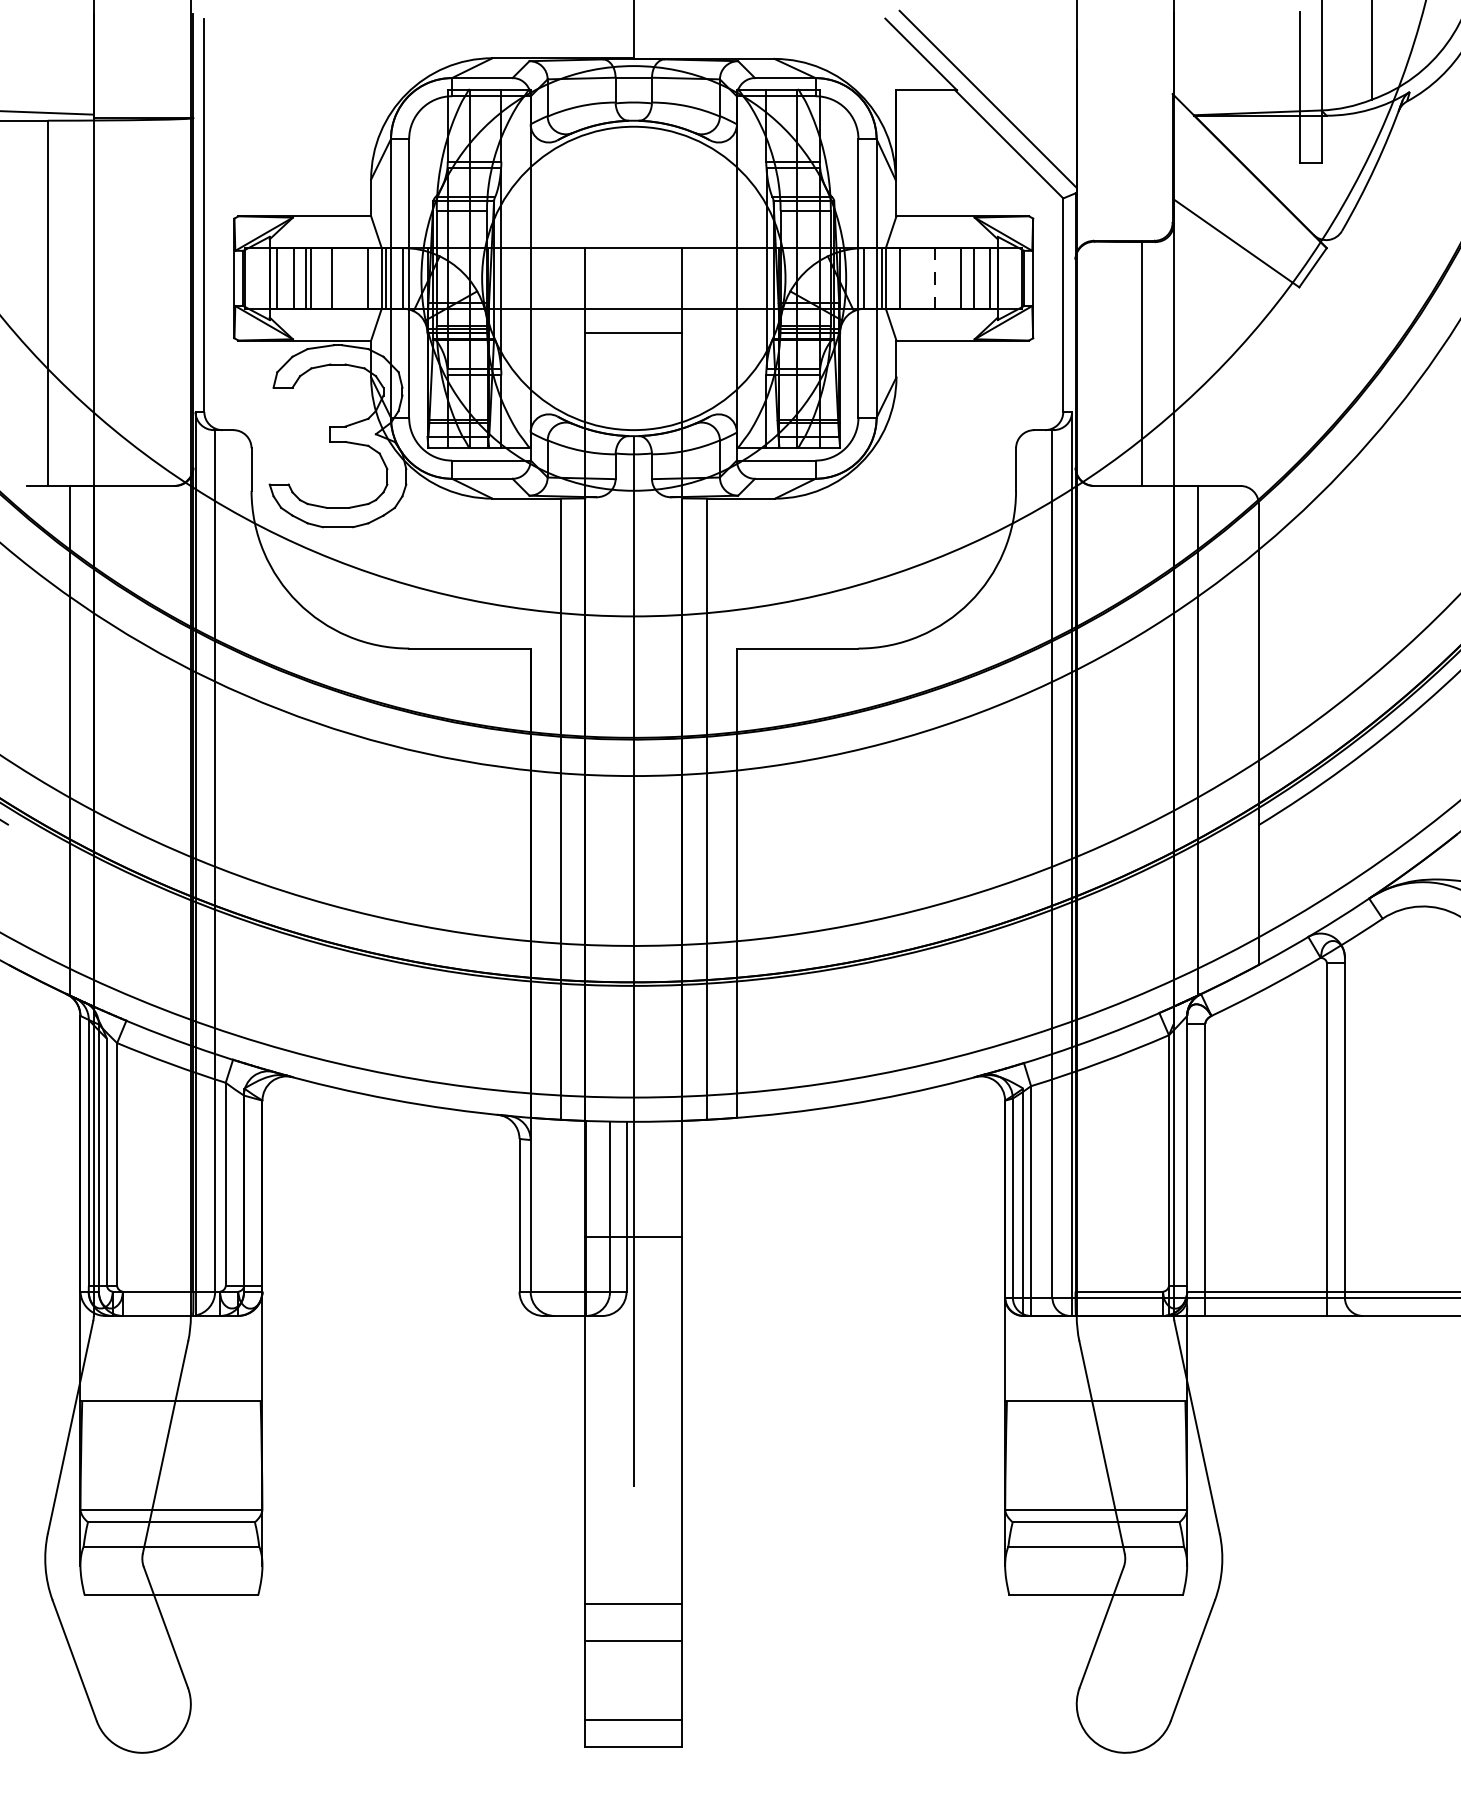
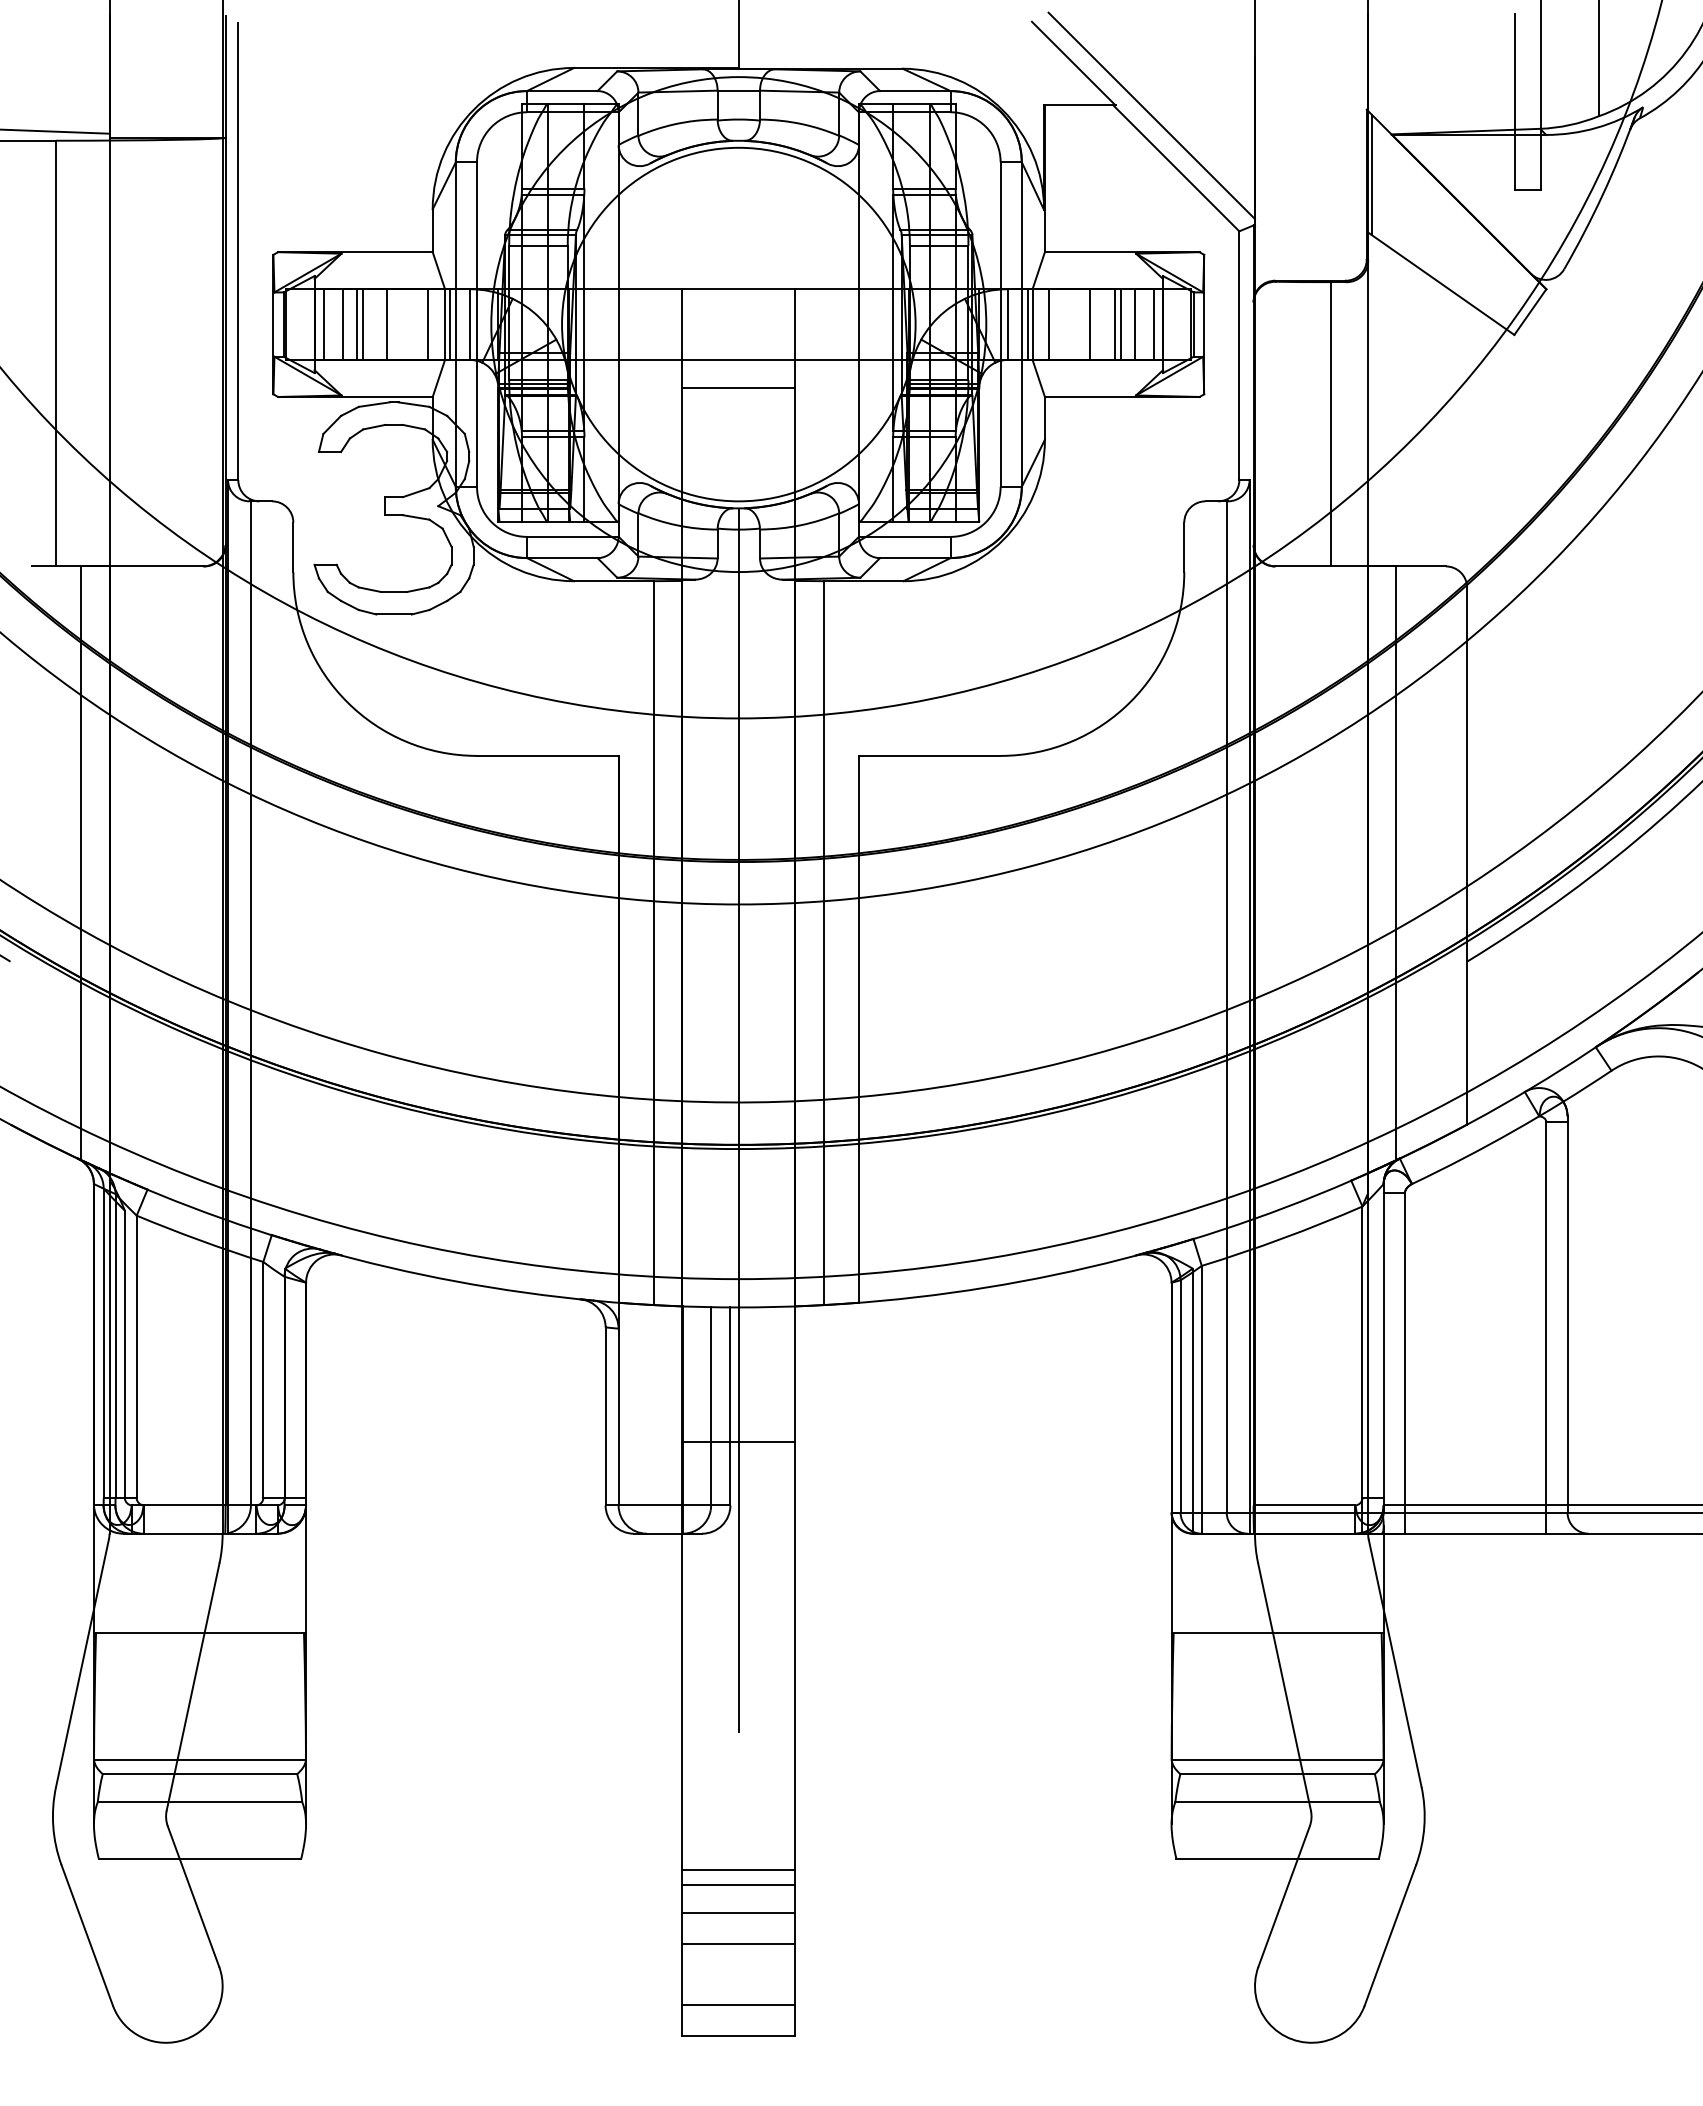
line: (1177, 150) -> (1372, 175), added
line: (956, 278) -> (1114, 324), added
line: (935, 279) -> (1090, 325), dashed -> solid
line: (633, 1617) -> (738, 1885), added
line: (633, 1668) -> (738, 1944), added

